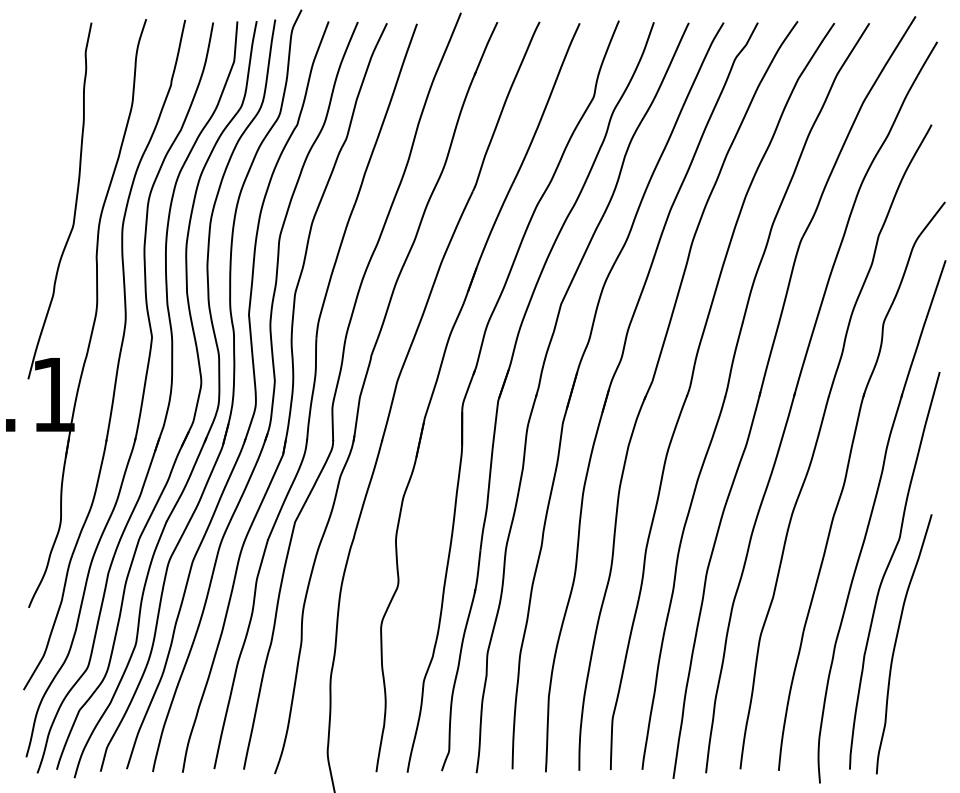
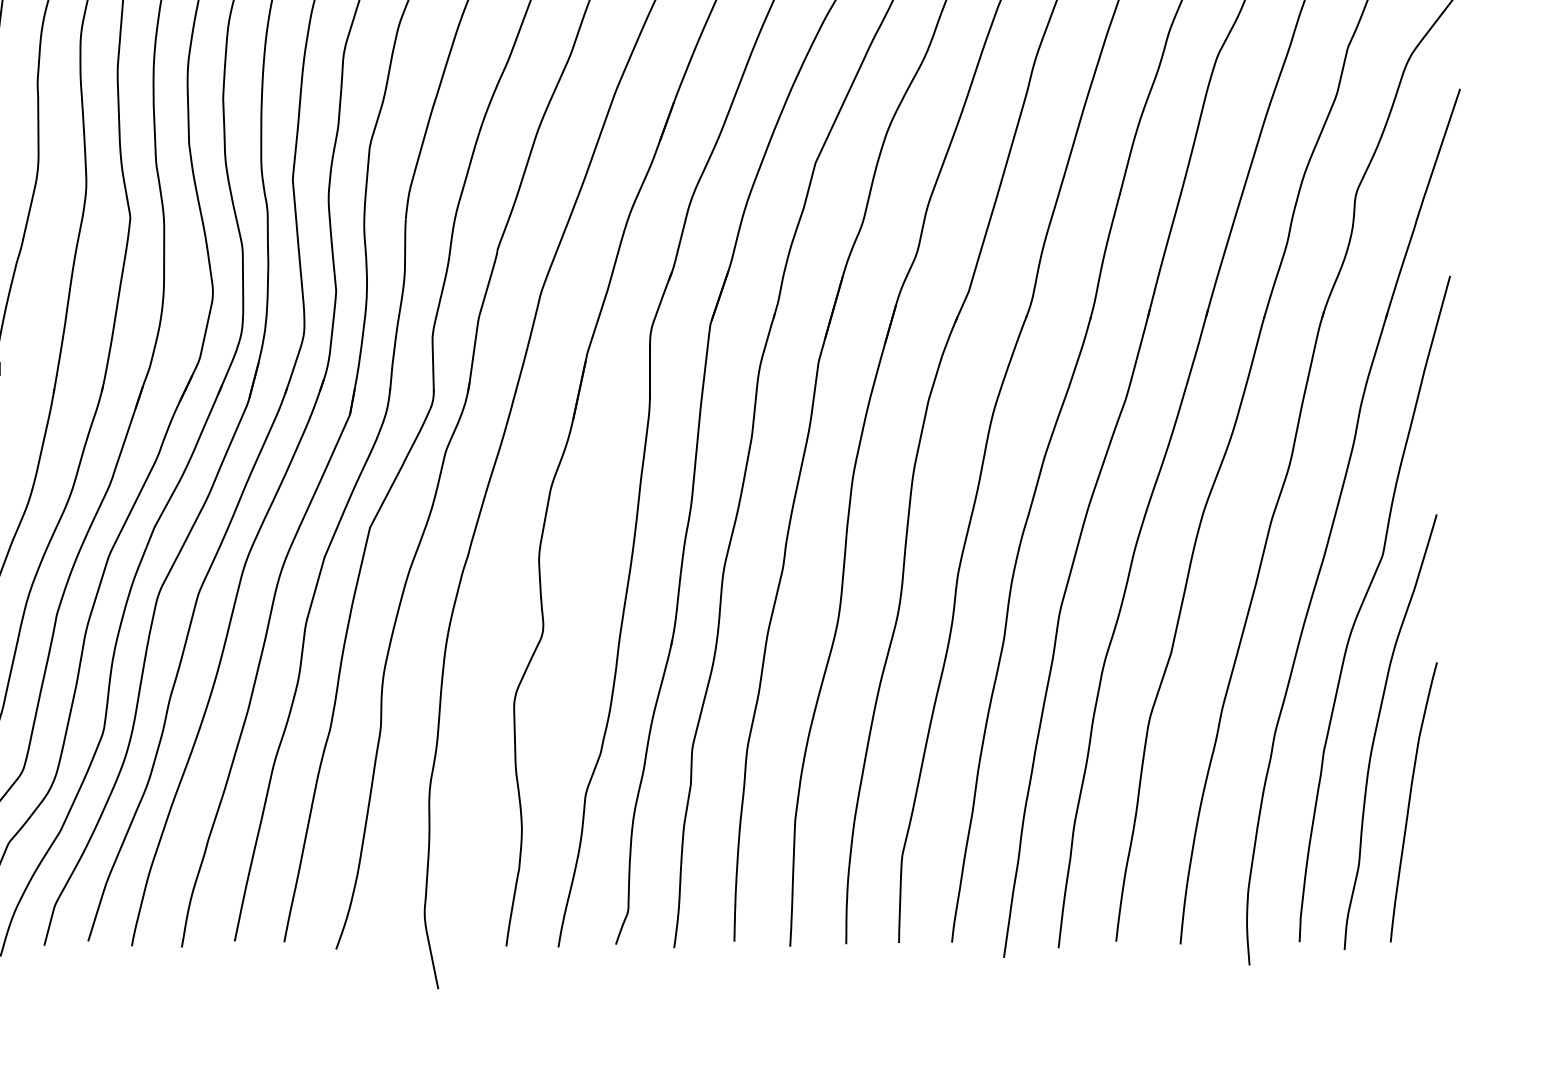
curve: (916, 685) -> (1411, 801), added

